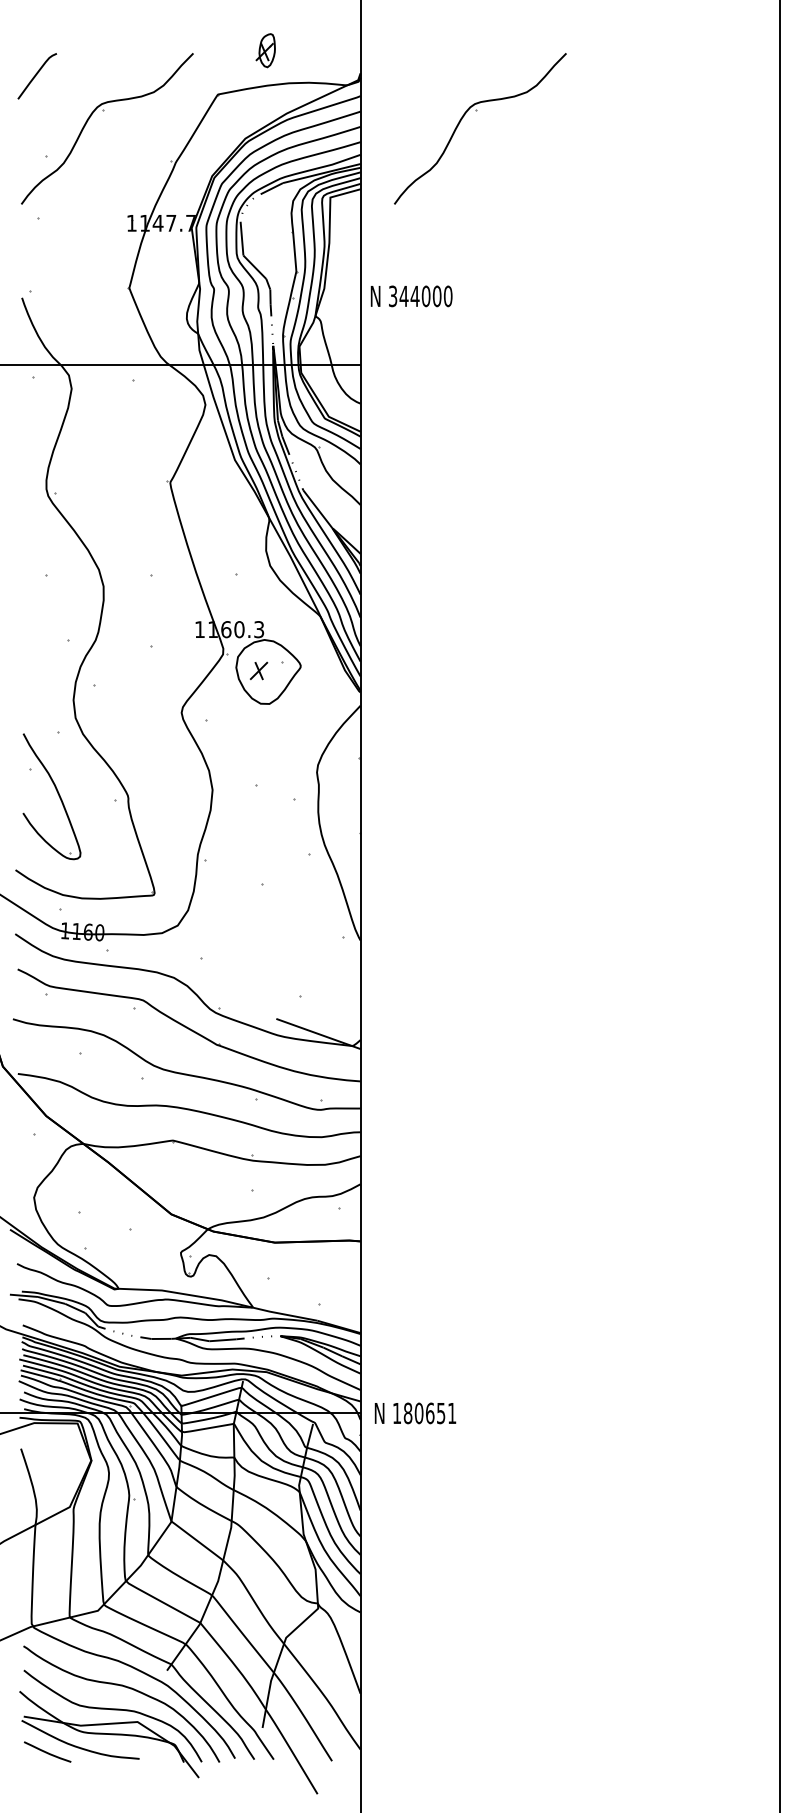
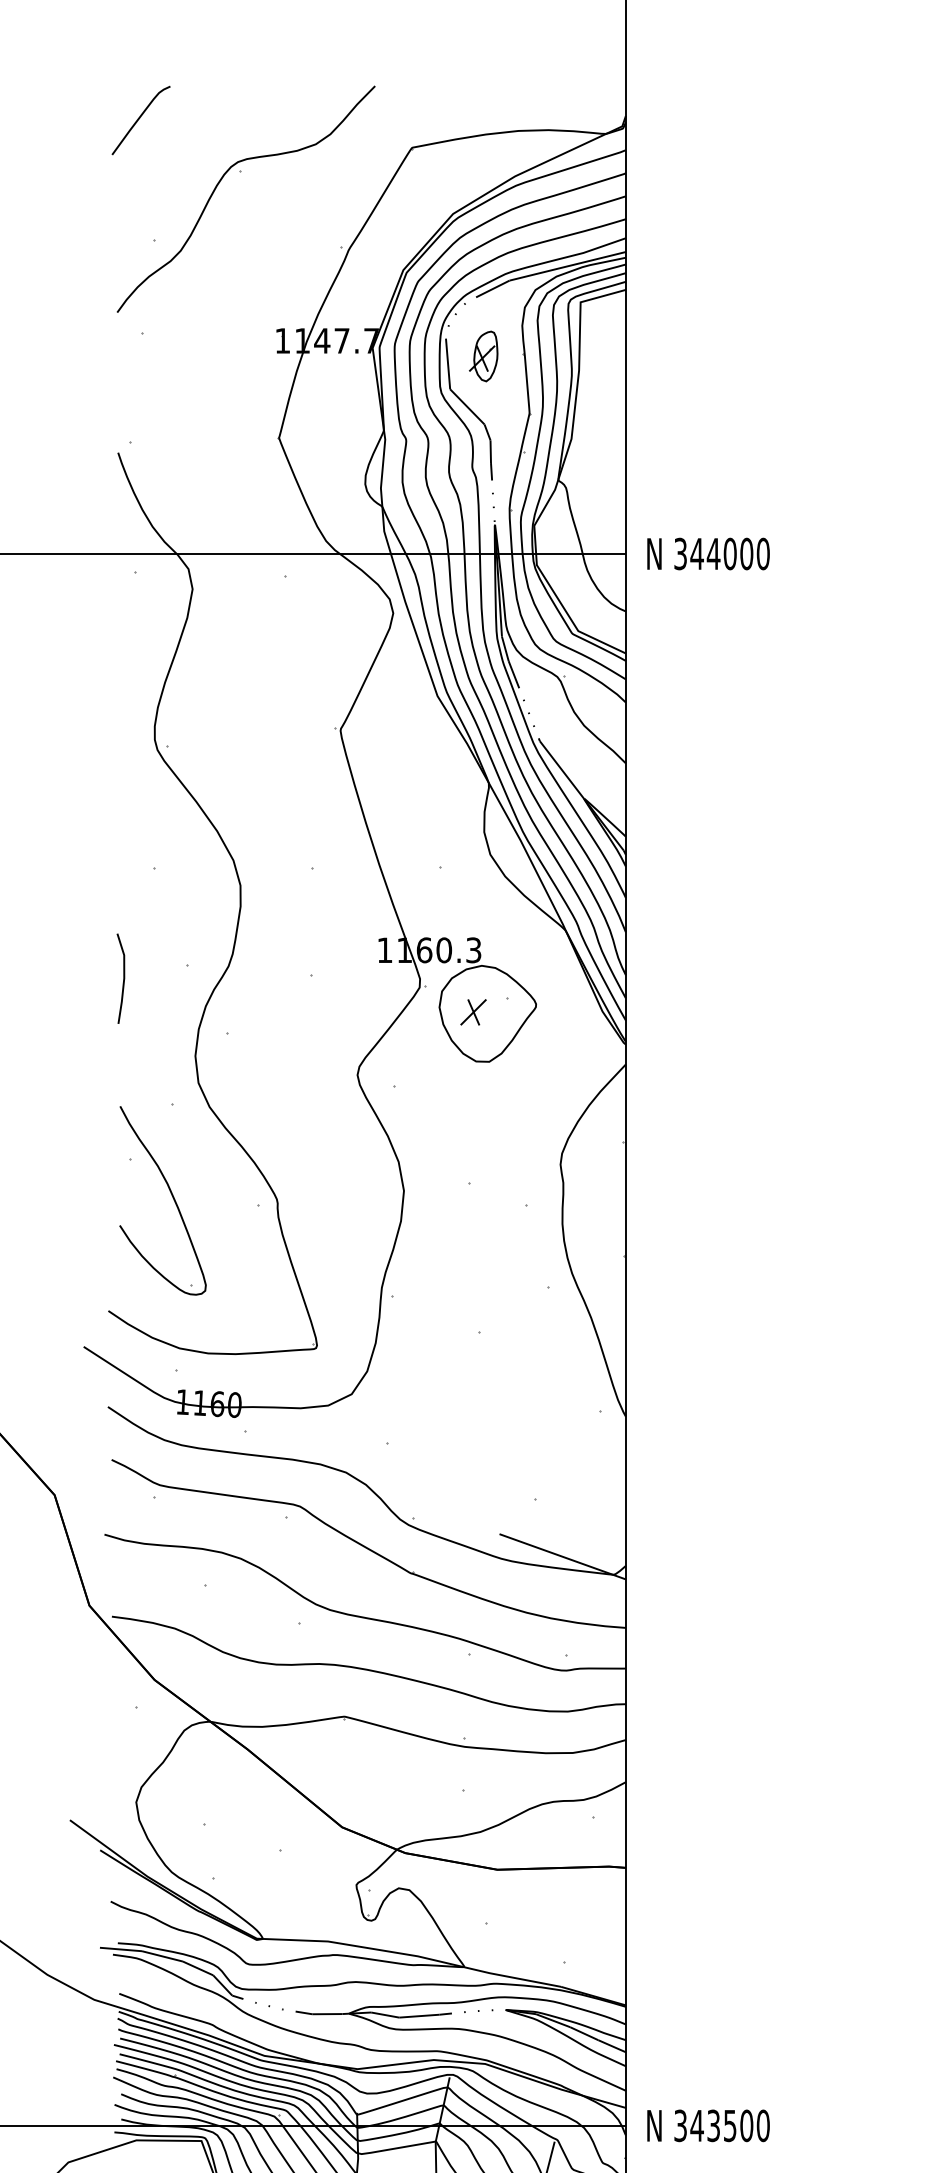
part: (265, 50) -> (483, 356), moved
part: (476, 111) -> (799, 173), removed
text: (411, 296) -> (708, 554), moved
line: (25, 648) -> (123, 978), added
text: (424, 1413) -> (721, 2125), 180651 -> 343500

